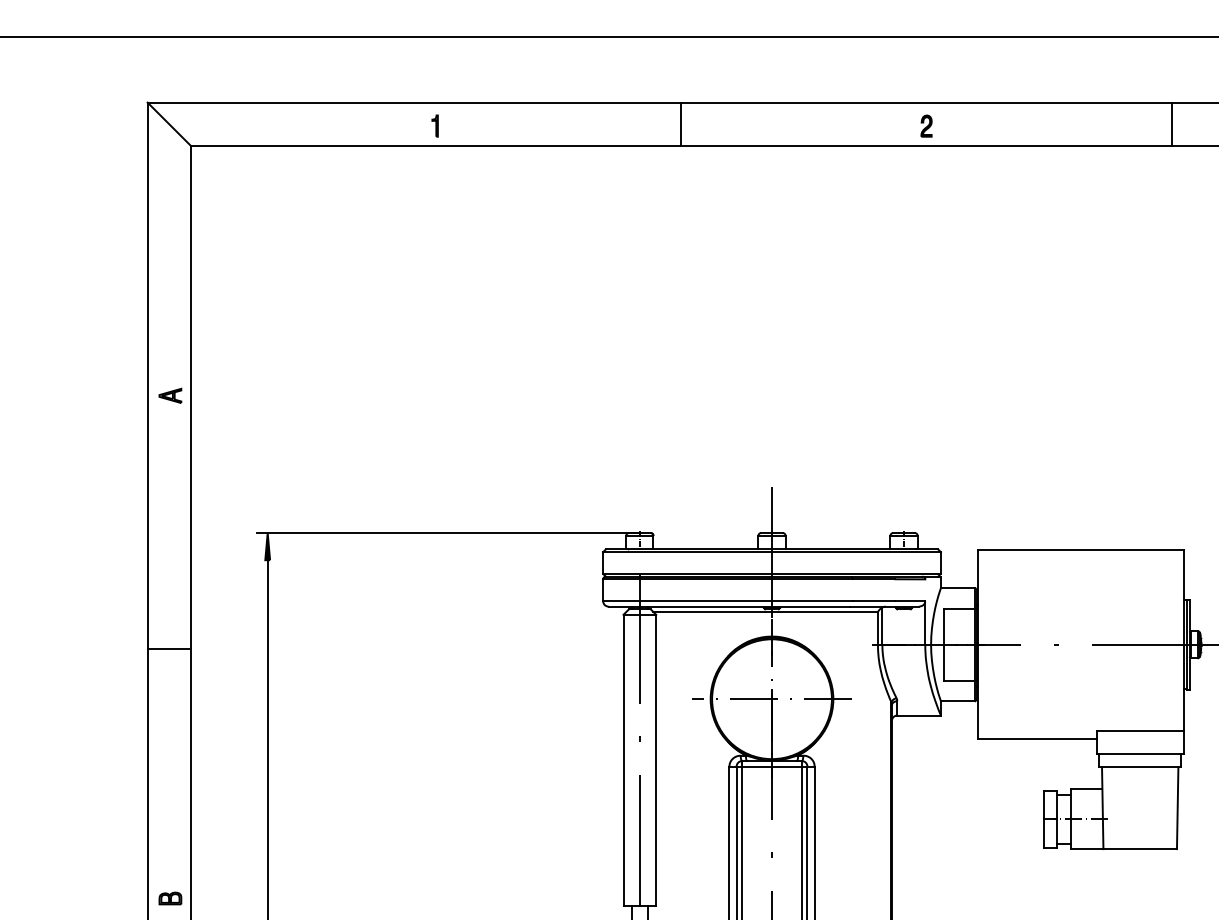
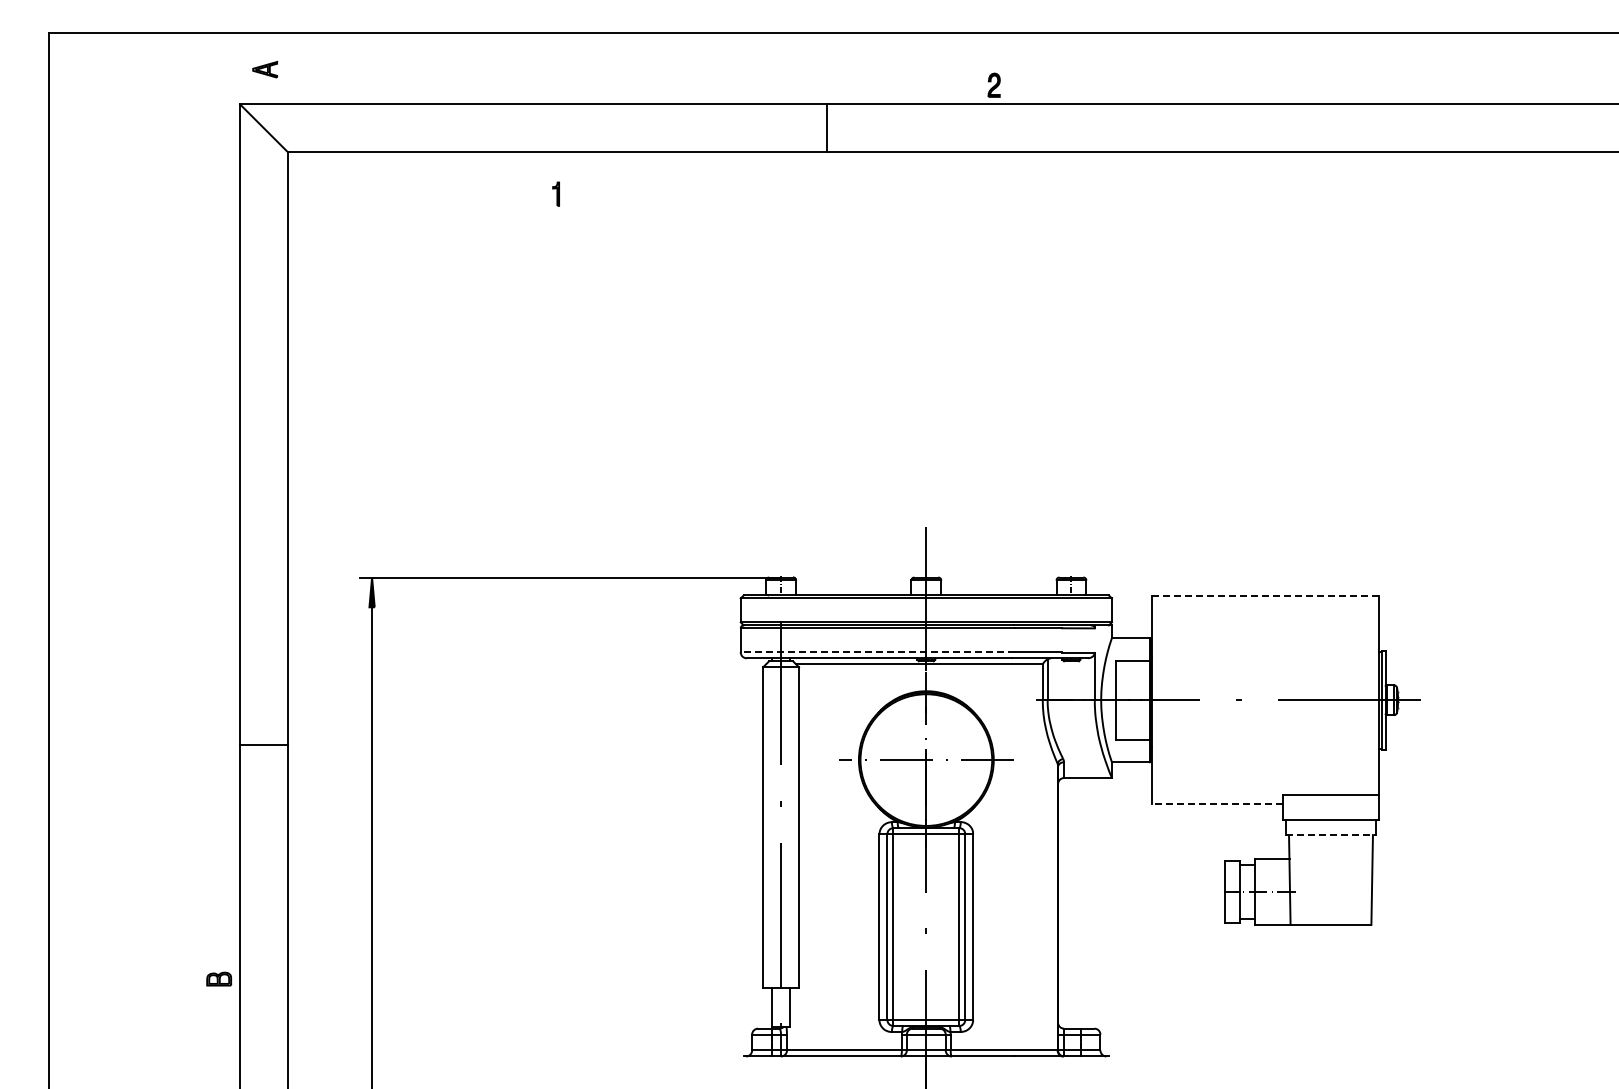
line: (1171, 124) -> (1365, 128), removed
part: (434, 125) -> (555, 193), moved
part: (925, 125) -> (993, 84), moved
part: (169, 395) -> (264, 69), moved
line: (1080, 550) -> (1265, 596), solid -> dashed
line: (727, 600) -> (877, 651), solid -> dashed
line: (169, 649) -> (264, 745), moved
line: (1036, 738) -> (1217, 803), solid -> dashed
line: (1140, 767) -> (1331, 835), solid -> dashed
part: (169, 897) -> (218, 978), moved

